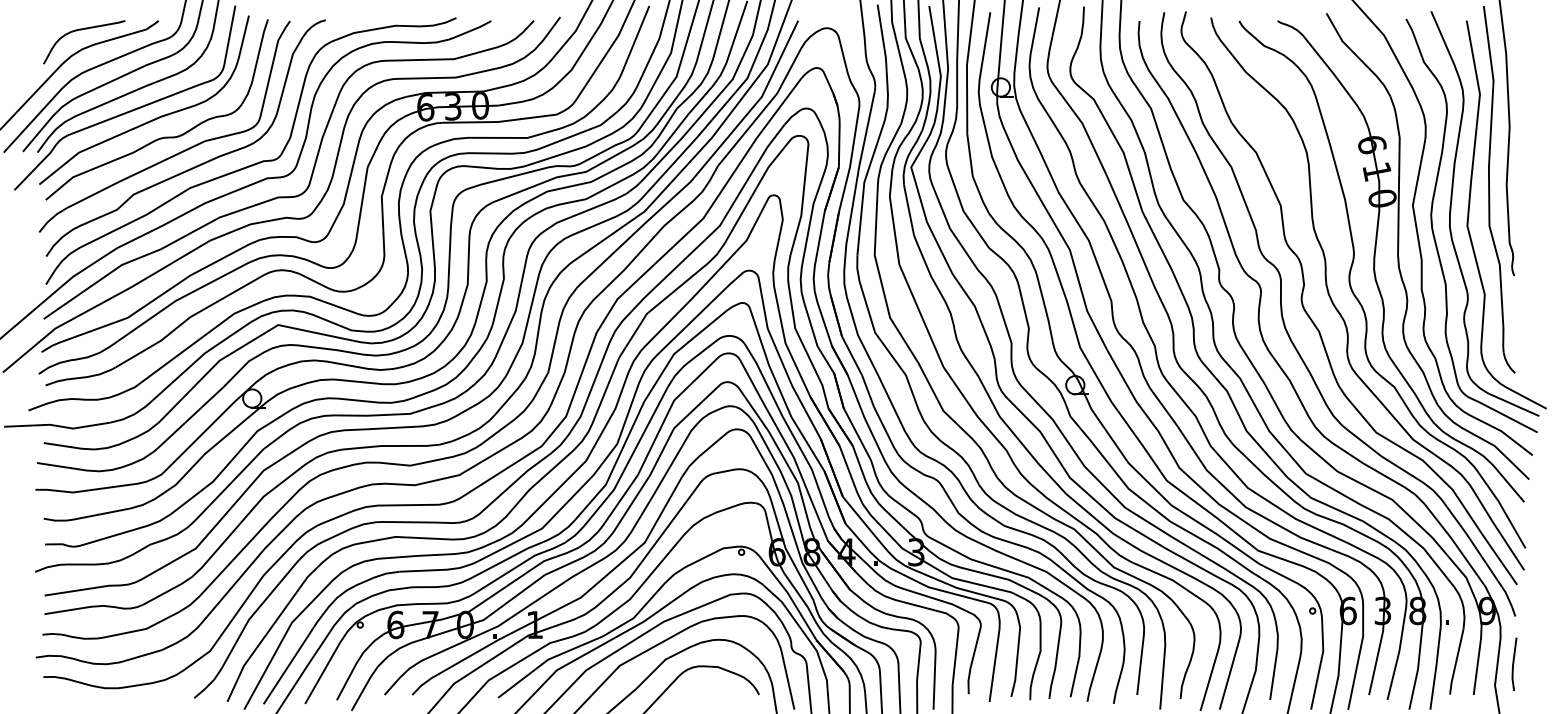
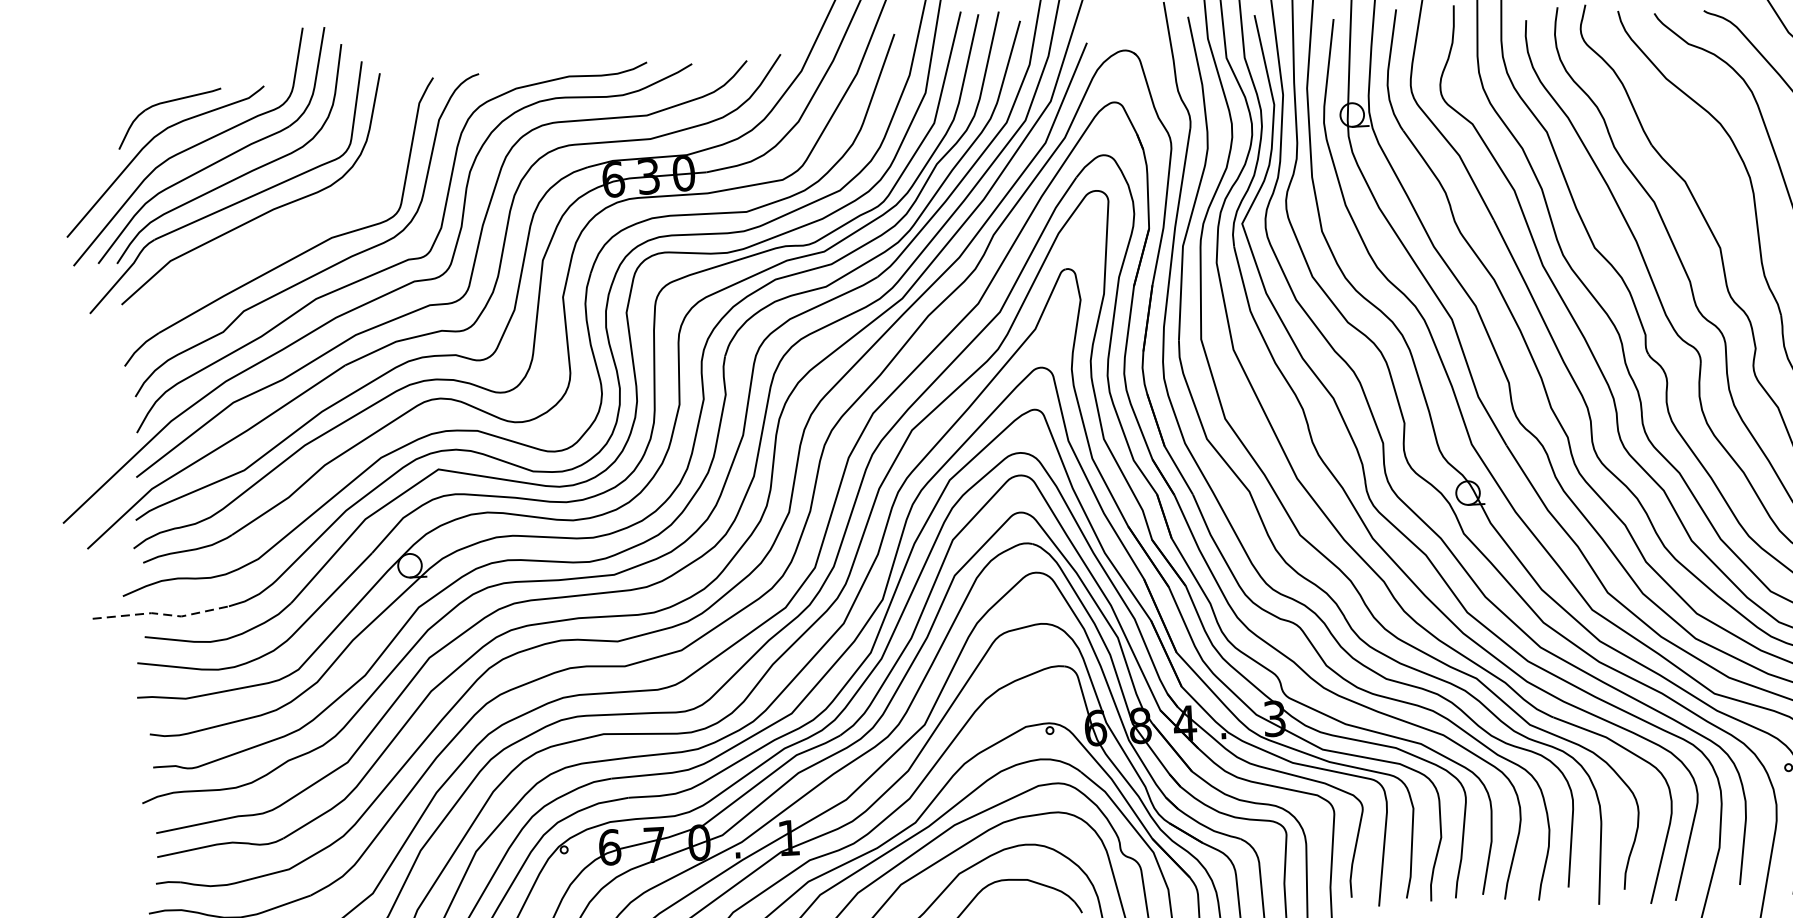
part: (164, 136) -> (279, 234), removed
line: (57, 426) -> (161, 614), solid -> dashed

